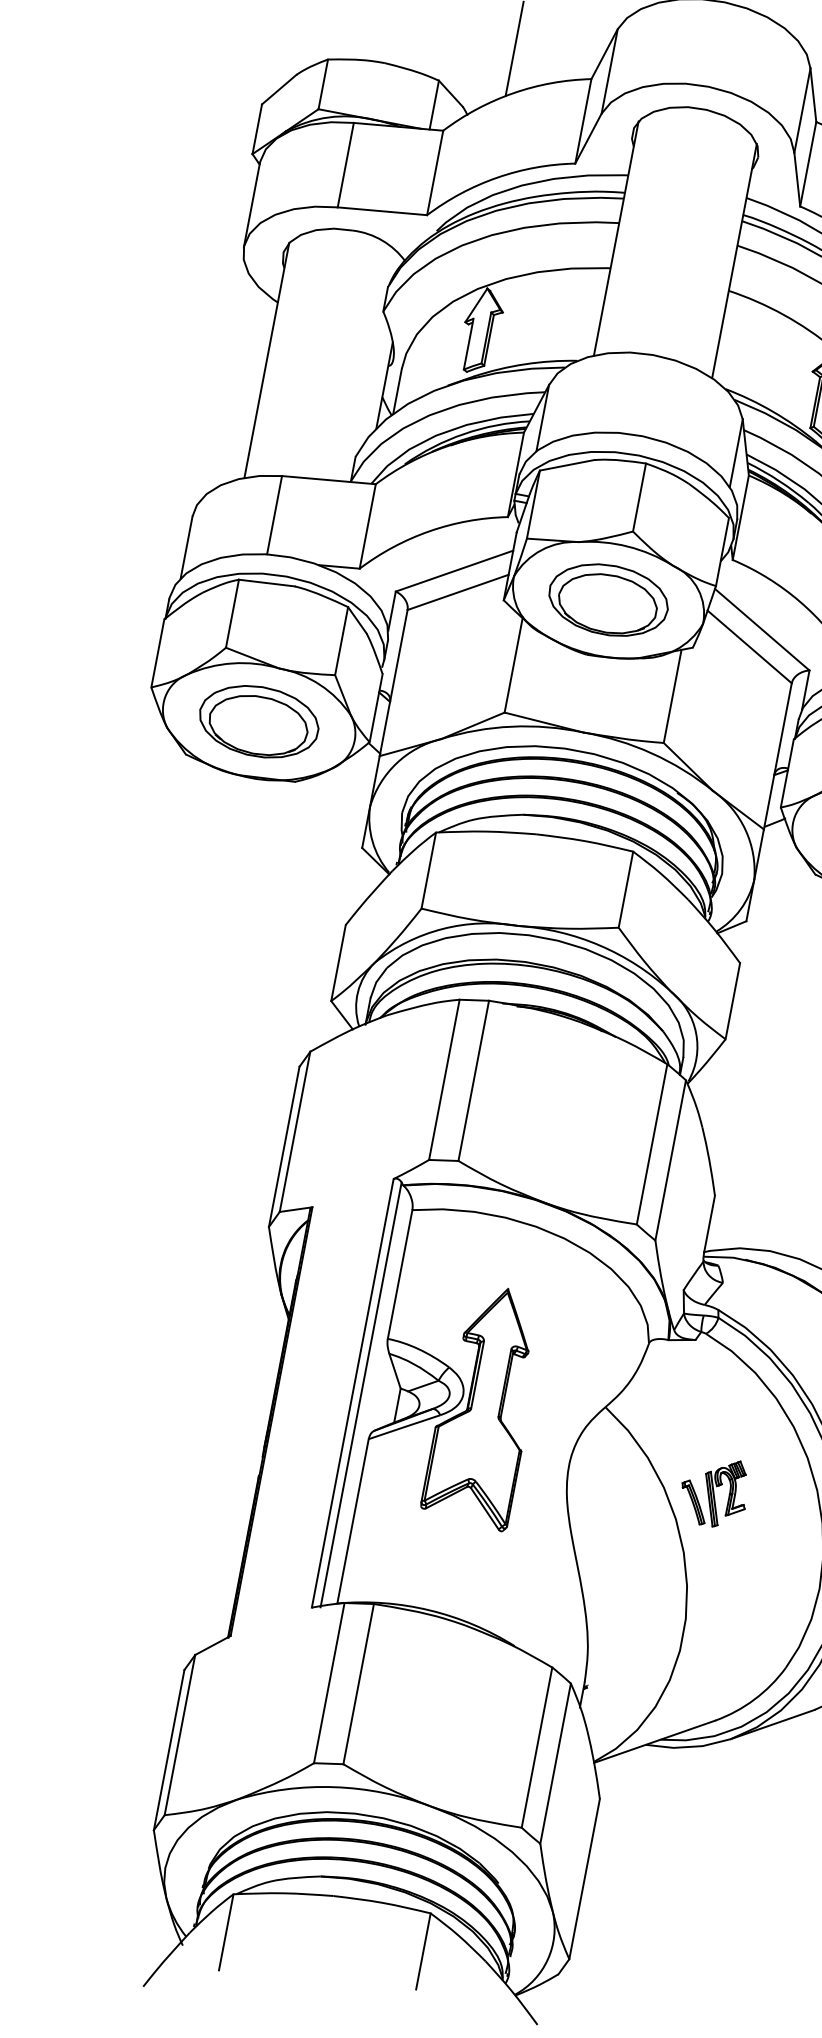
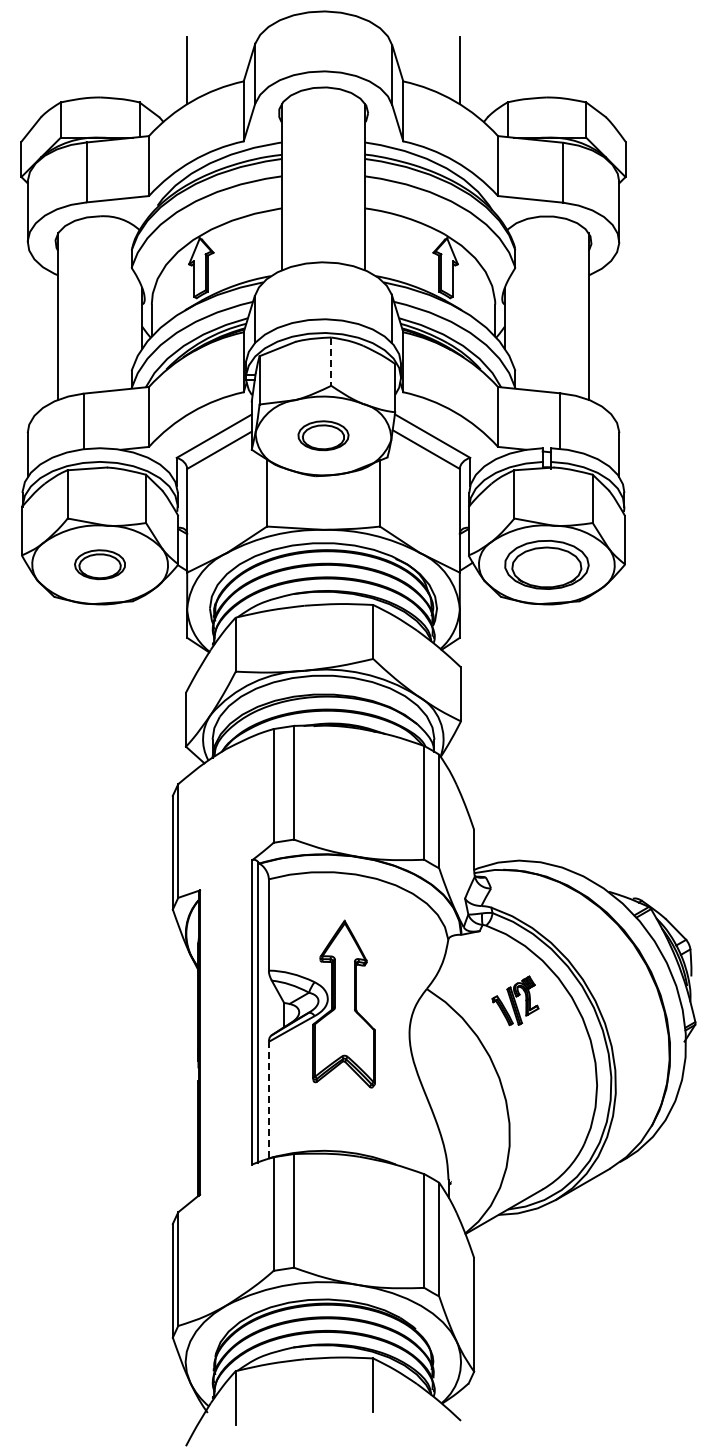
line: (639, 498) -> (331, 362), solid -> dashed
part: (608, 599) -> (323, 435), size x0.6
part: (258, 721) -> (99, 564), size x0.6
part: (714, 1491) -> (515, 1000), moved
line: (352, 1520) -> (268, 1099), solid -> dashed

